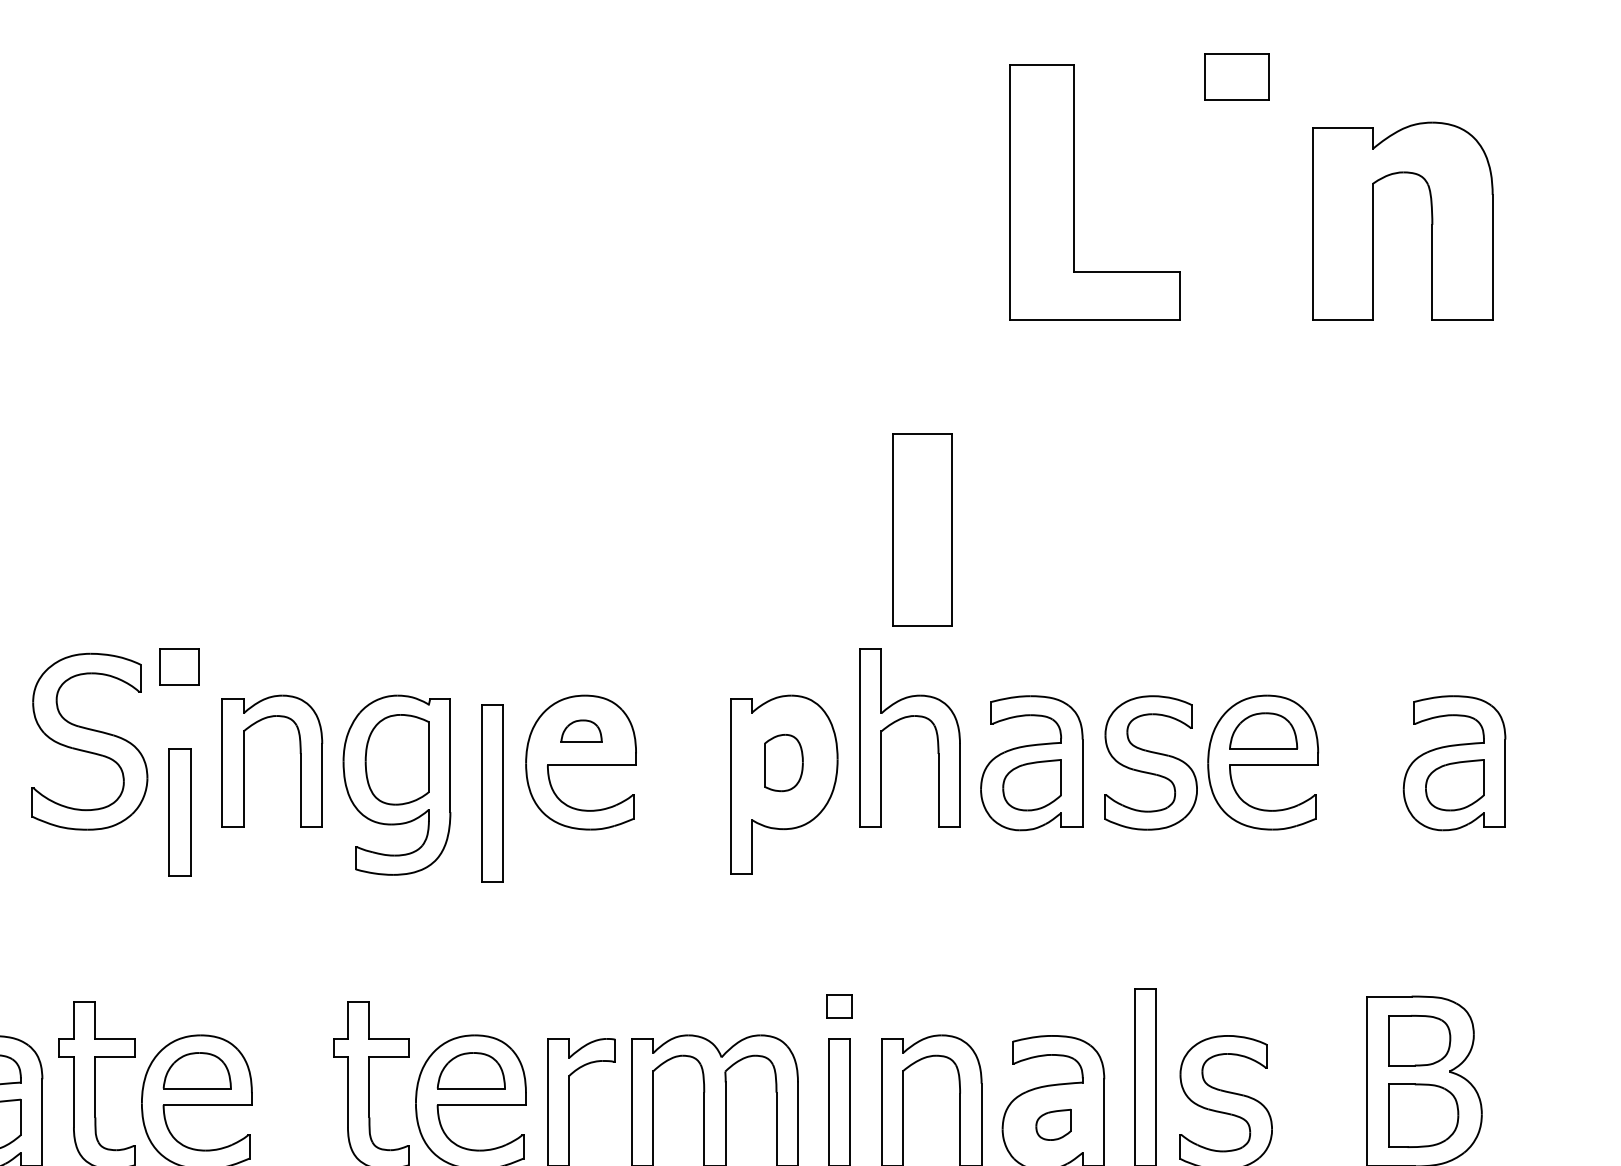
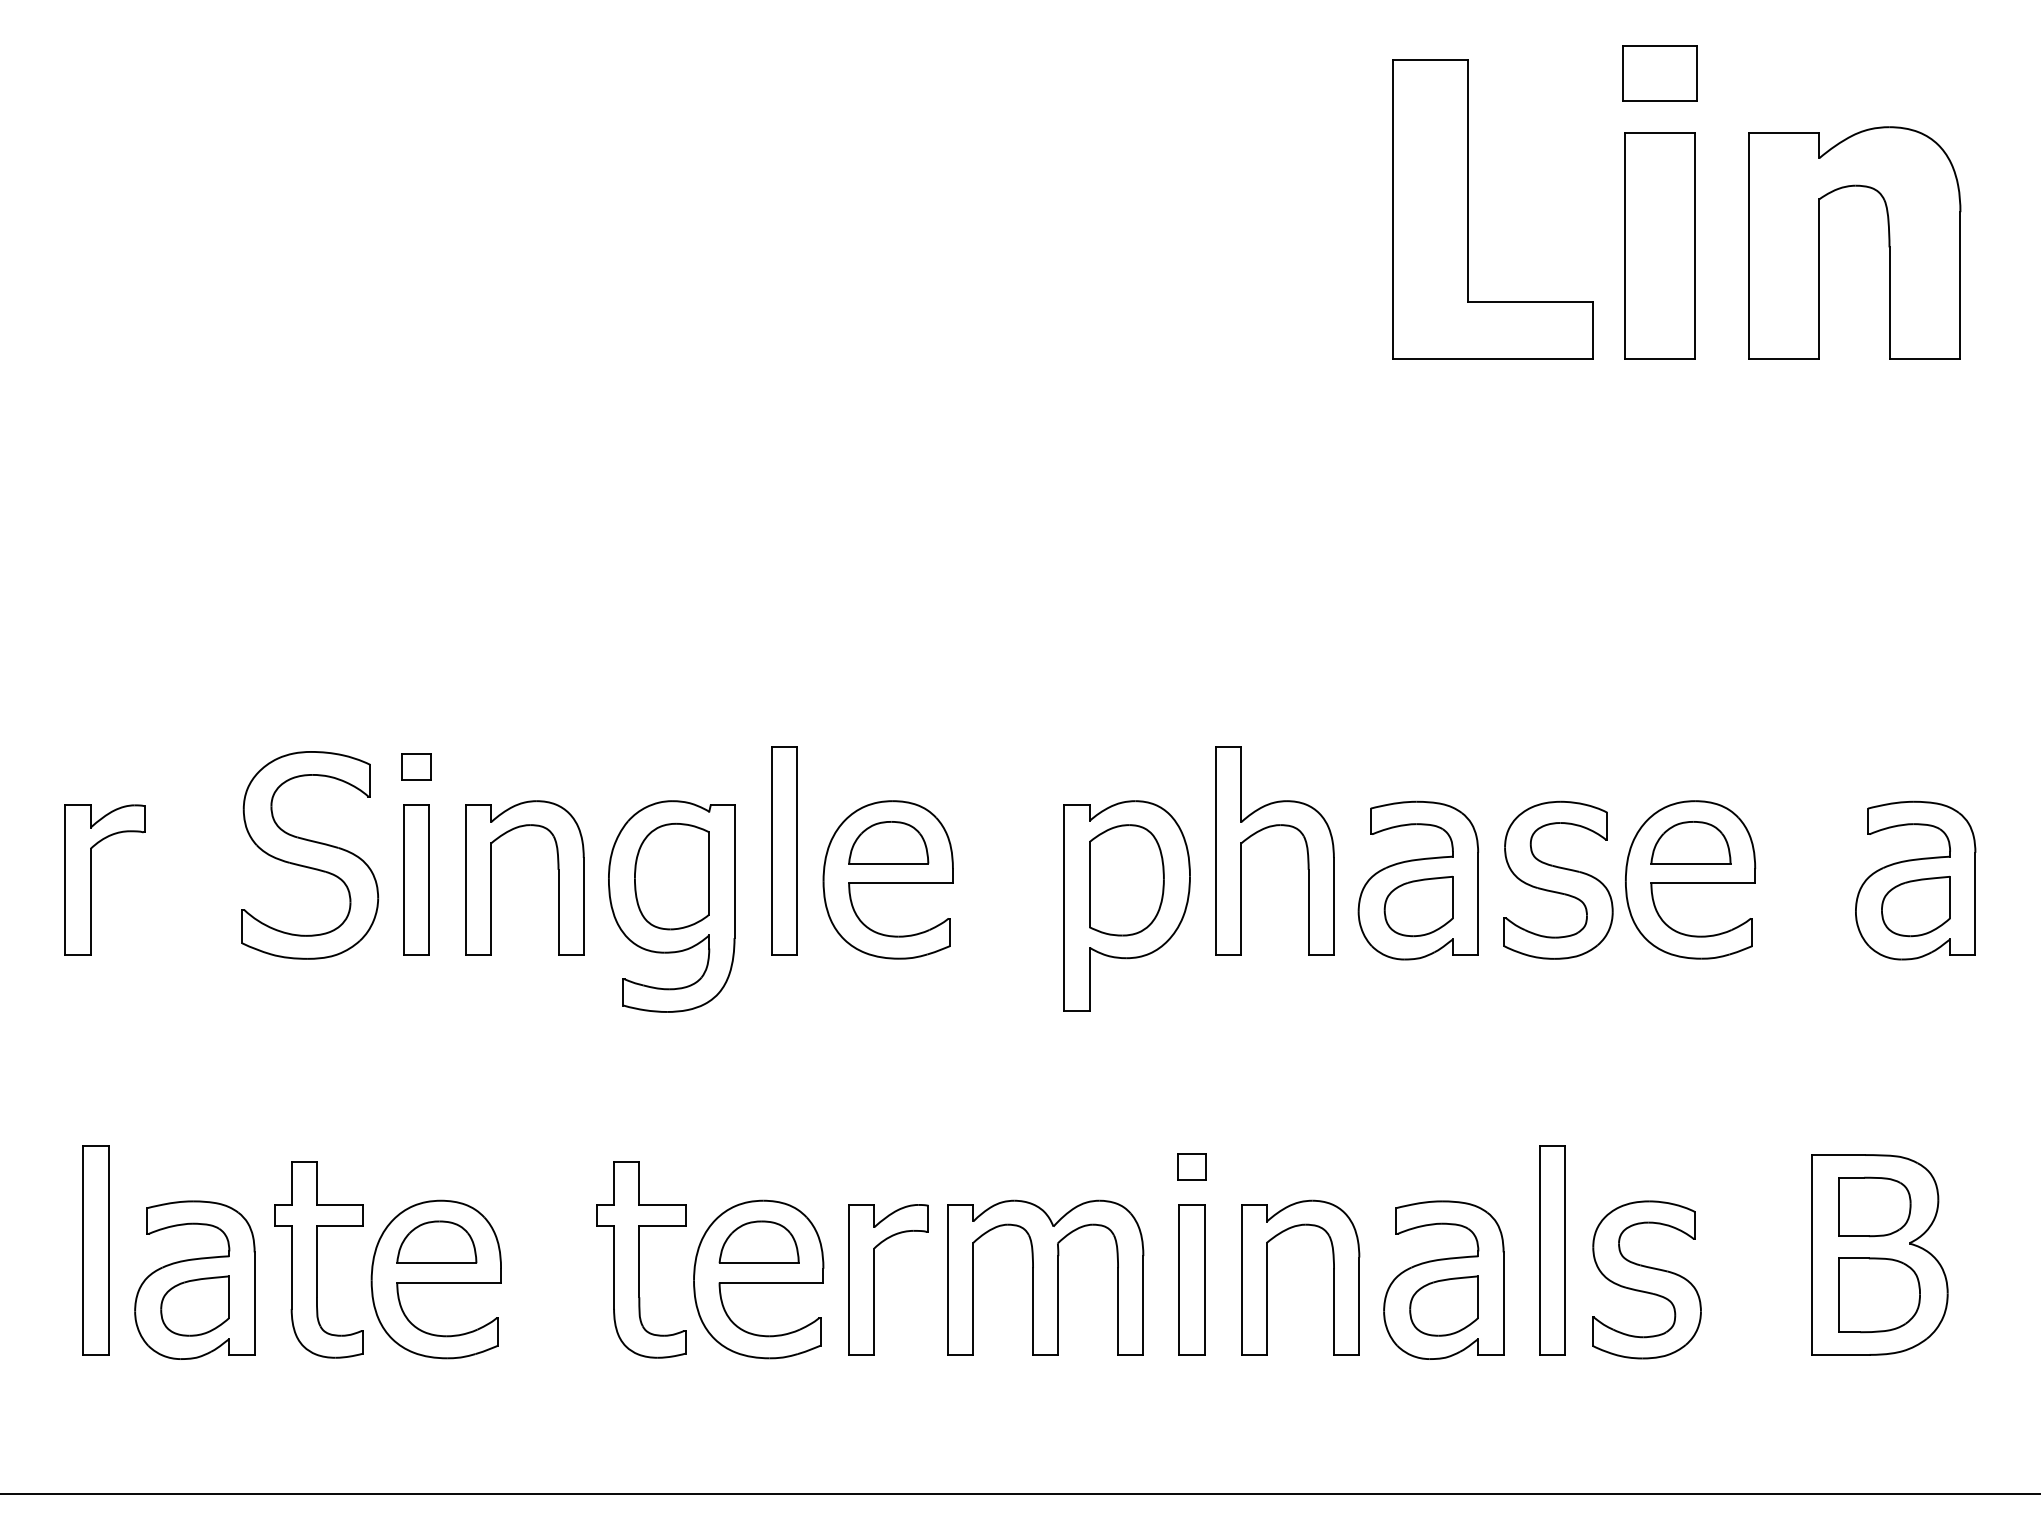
part: (922, 529) -> (1659, 245), moved
part: (180, 666) -> (416, 766), size x0.62
part: (581, 730) -> (888, 842), size x1.67
part: (783, 763) -> (1126, 880), size x1.67
part: (492, 792) -> (784, 850), moved
part: (180, 811) -> (416, 879), moved
part: (1053, 1124) -> (1443, 1305), size x1.67

